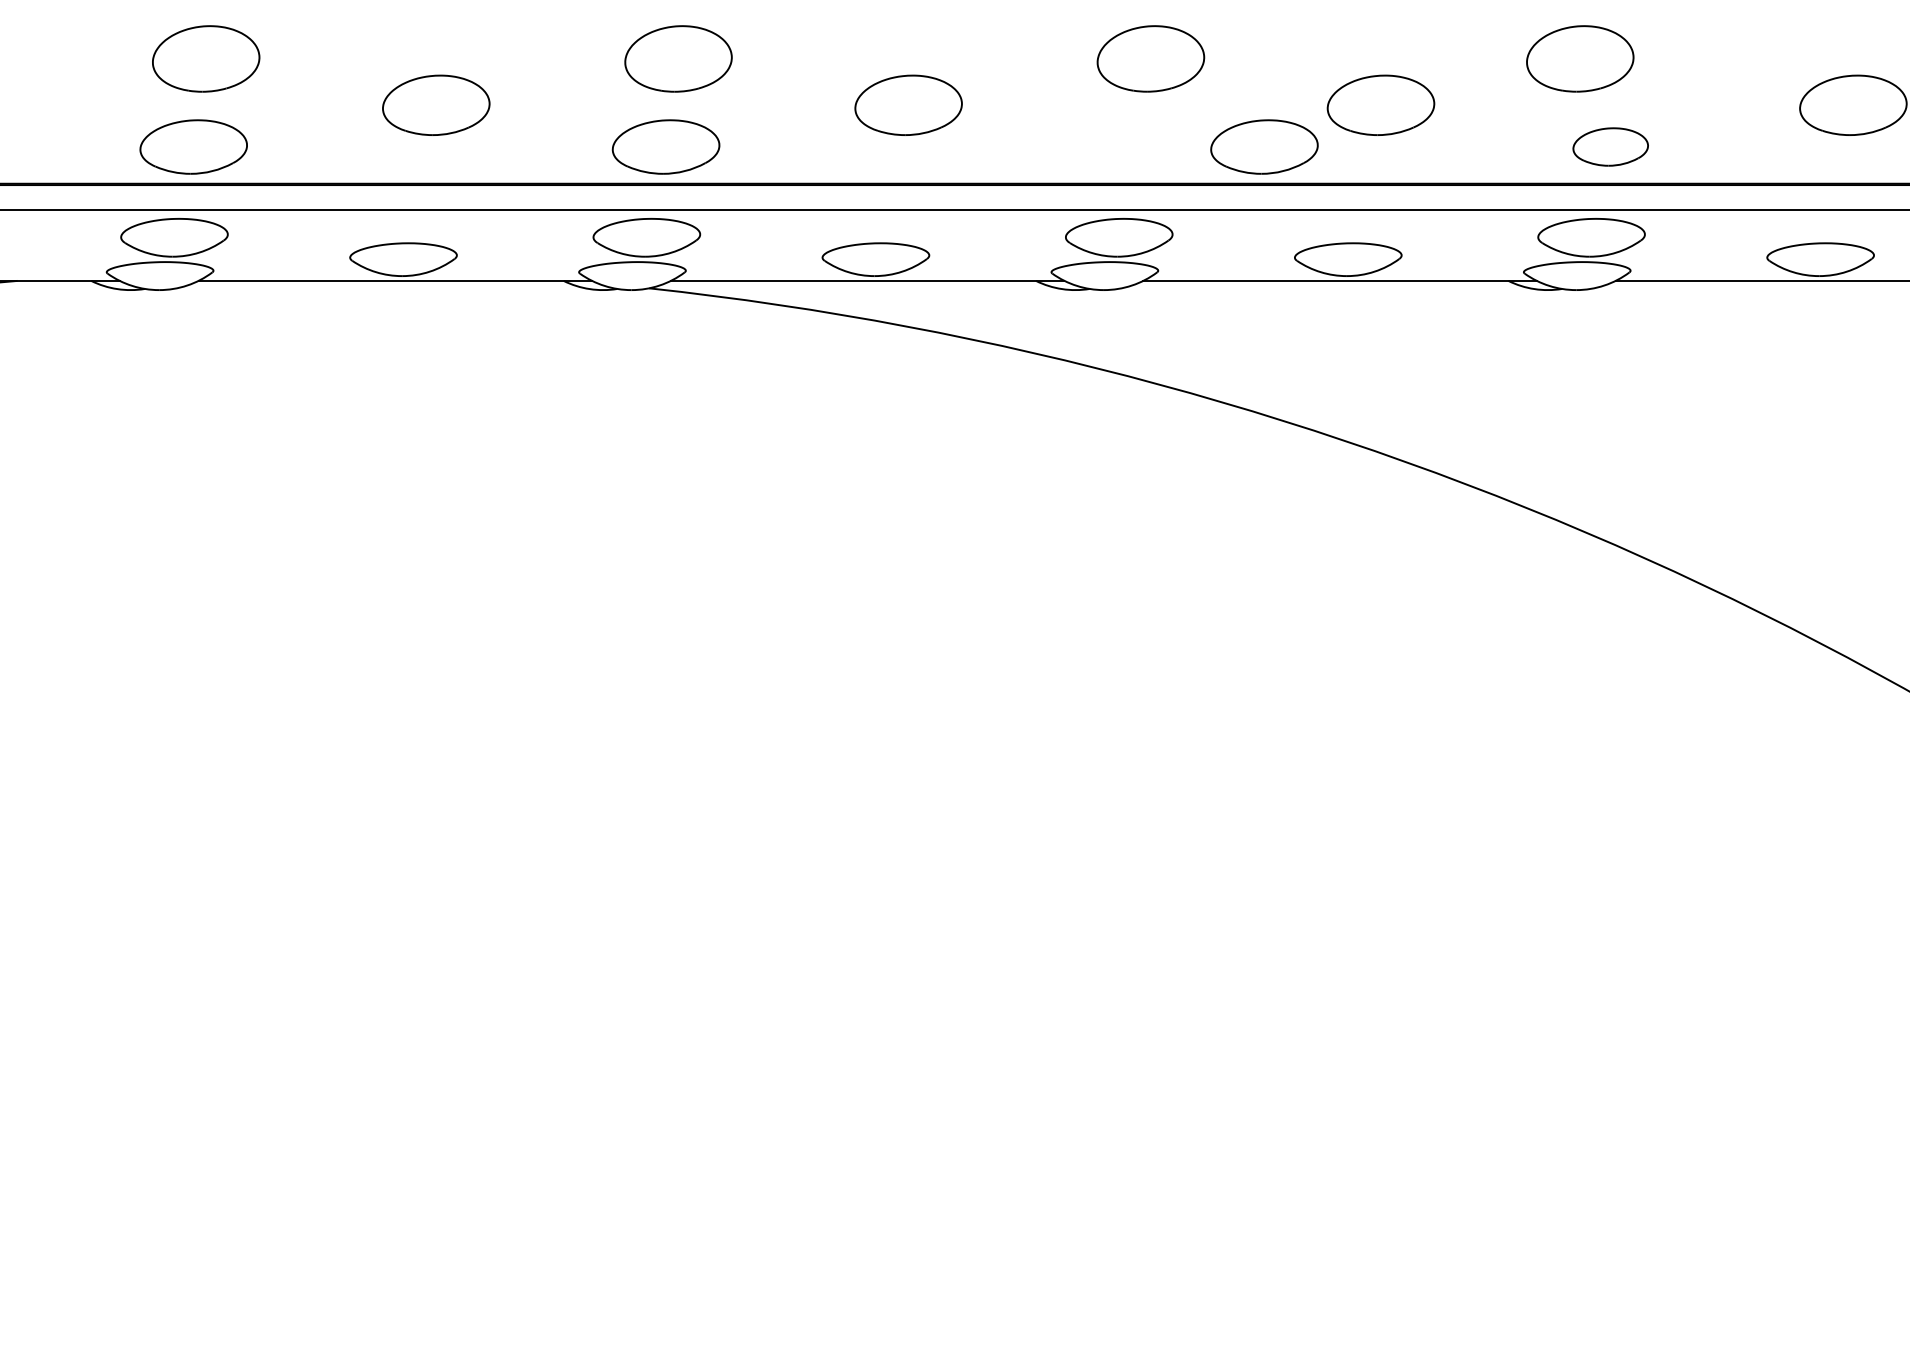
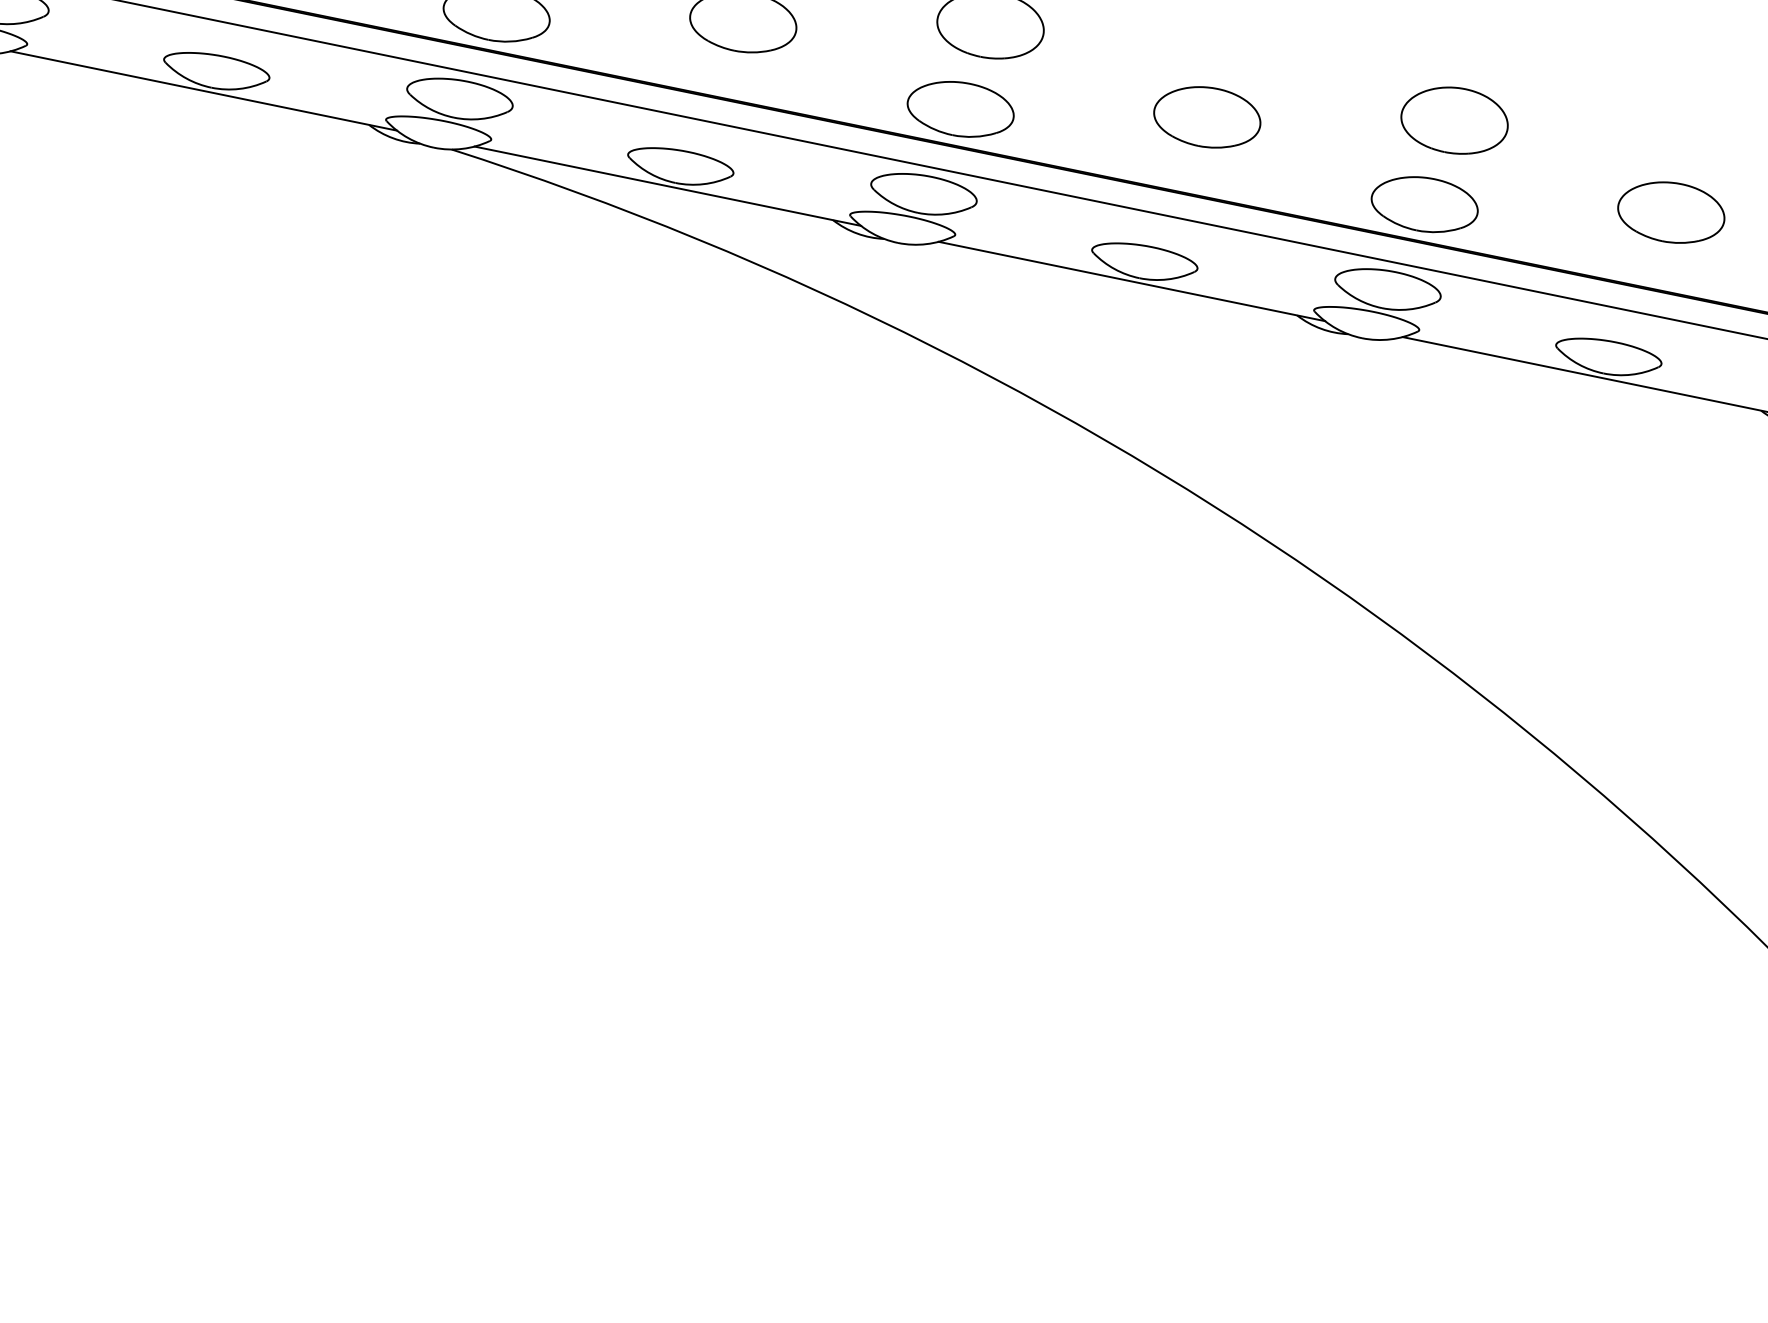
part: (1580, 58) -> (1455, 120), moved
part: (1264, 146) -> (960, 108), moved
part: (1610, 146) -> (1424, 204), size x1.43

